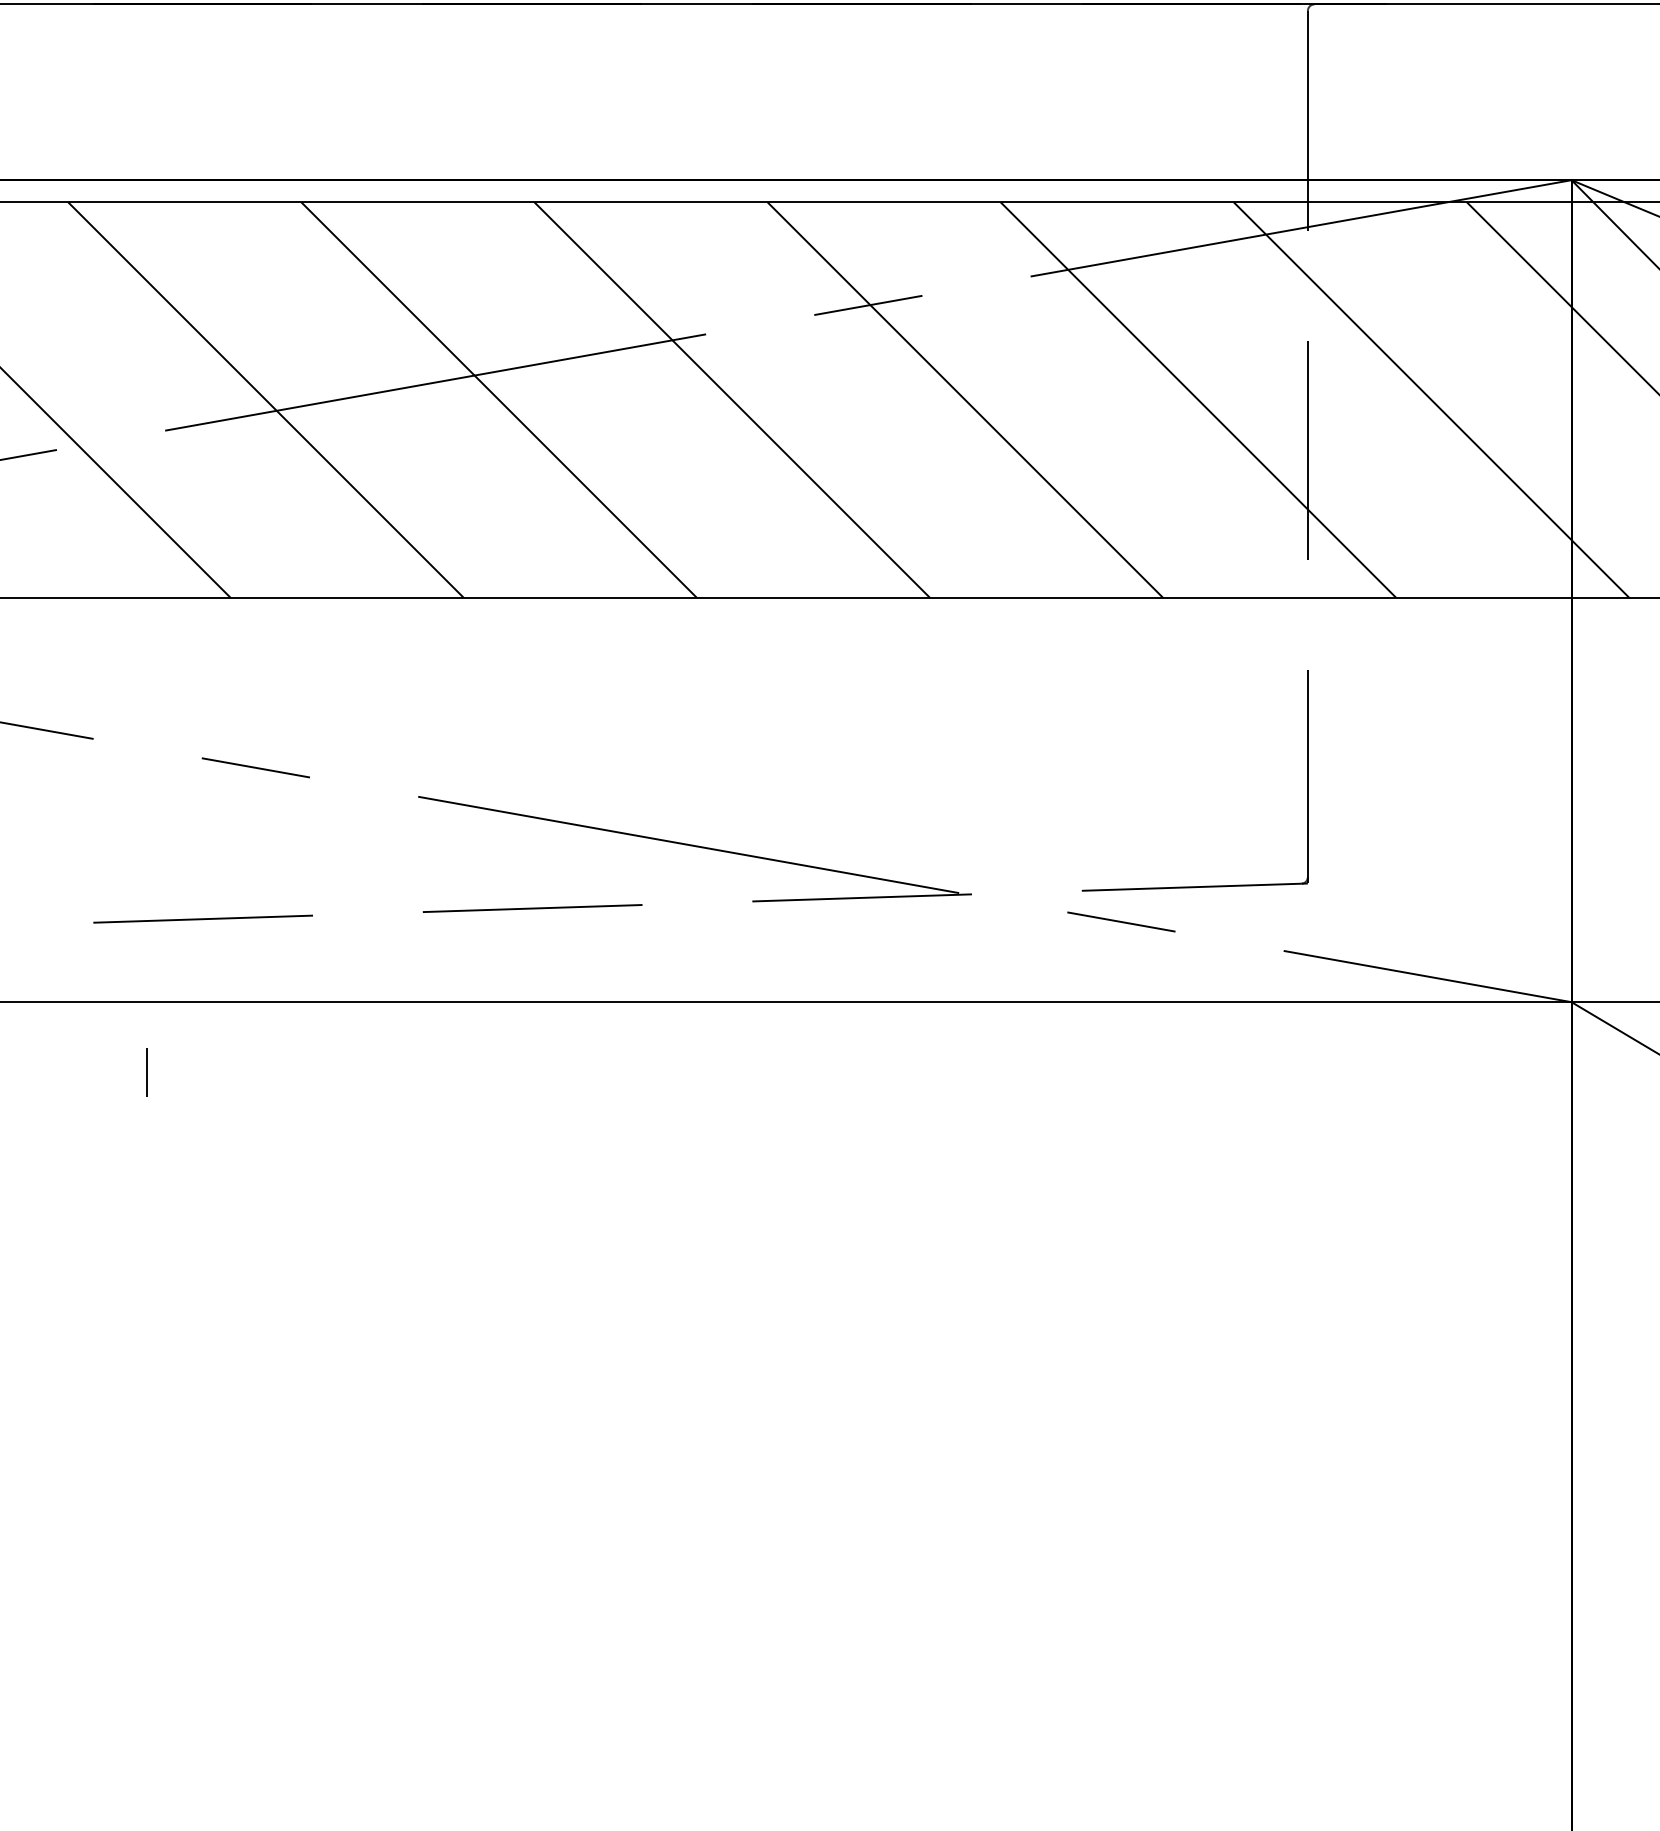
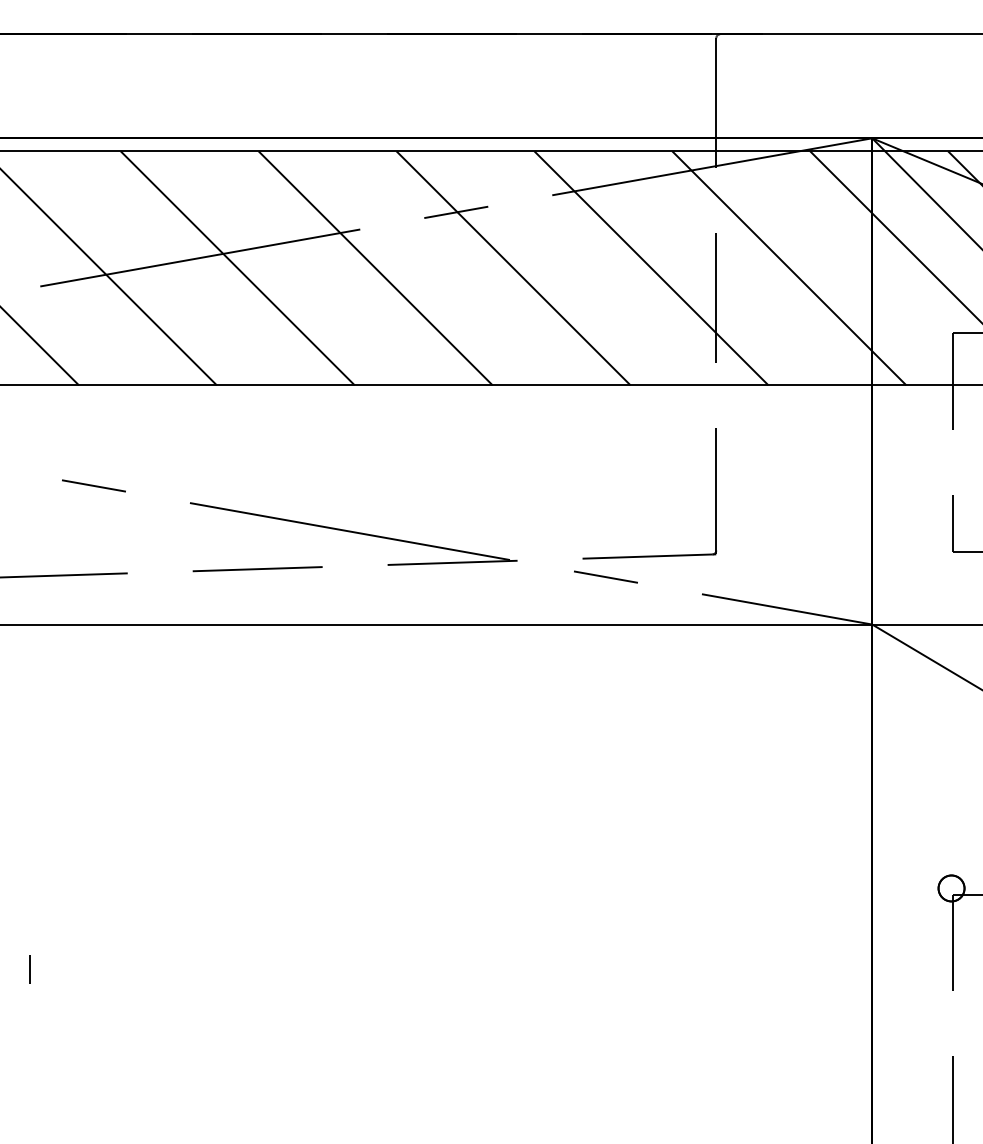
line: (146, 1073) -> (29, 969), moved

